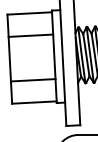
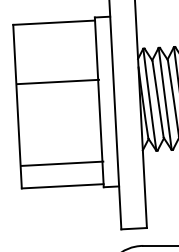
line: (30, 35) -> (57, 81), moved
line: (32, 80) -> (61, 164), moved

